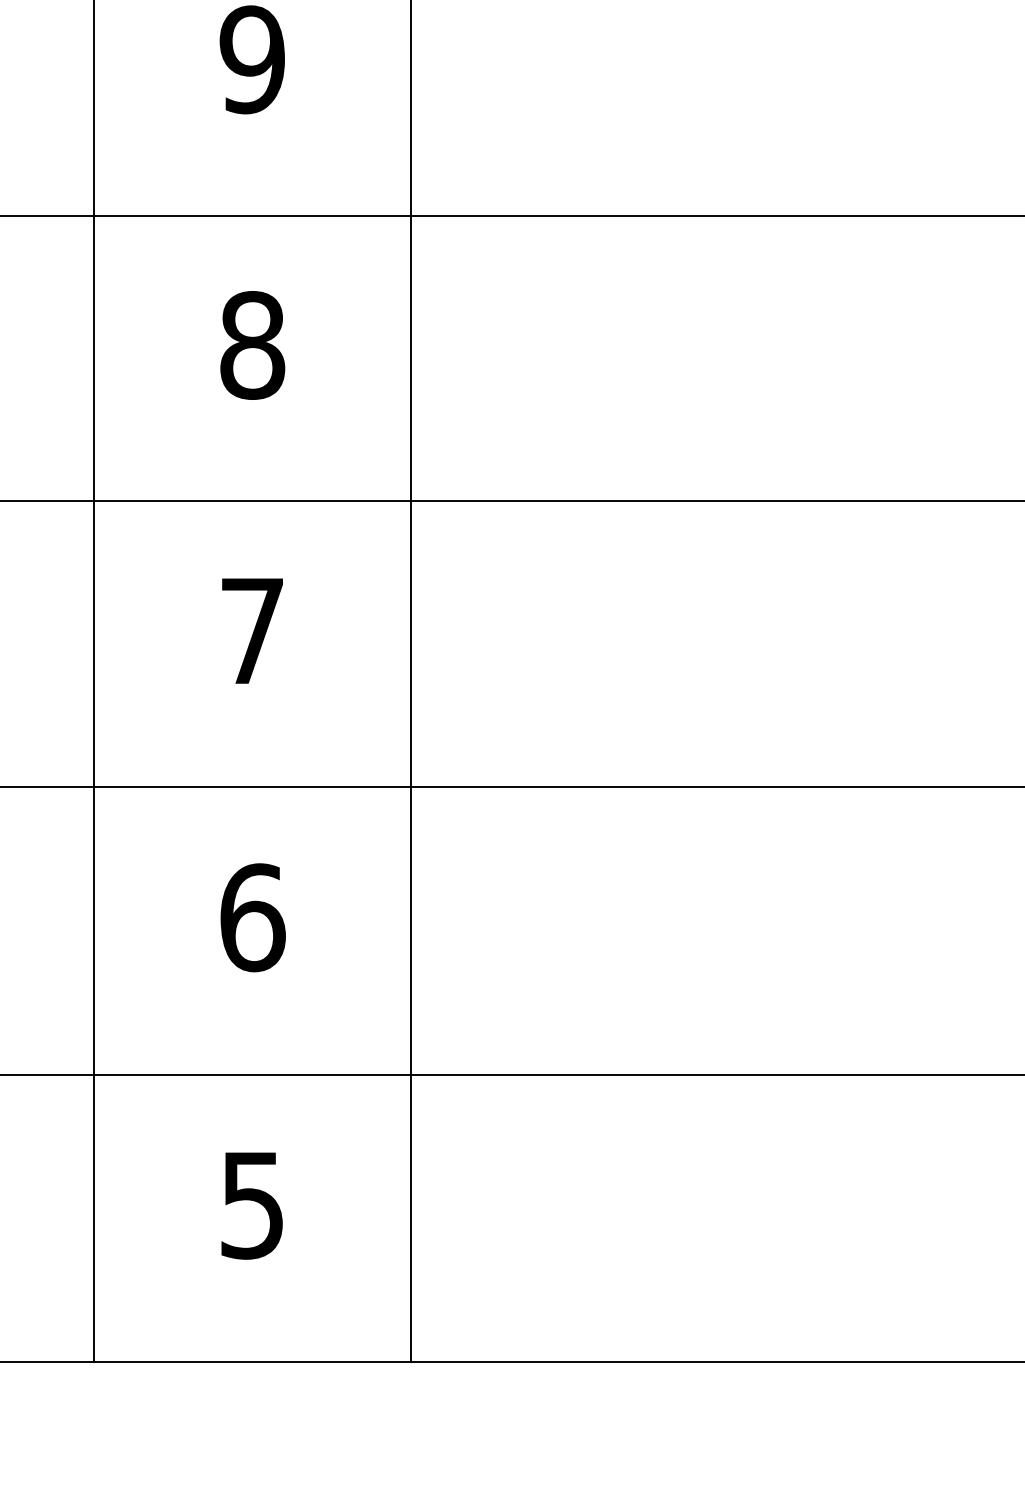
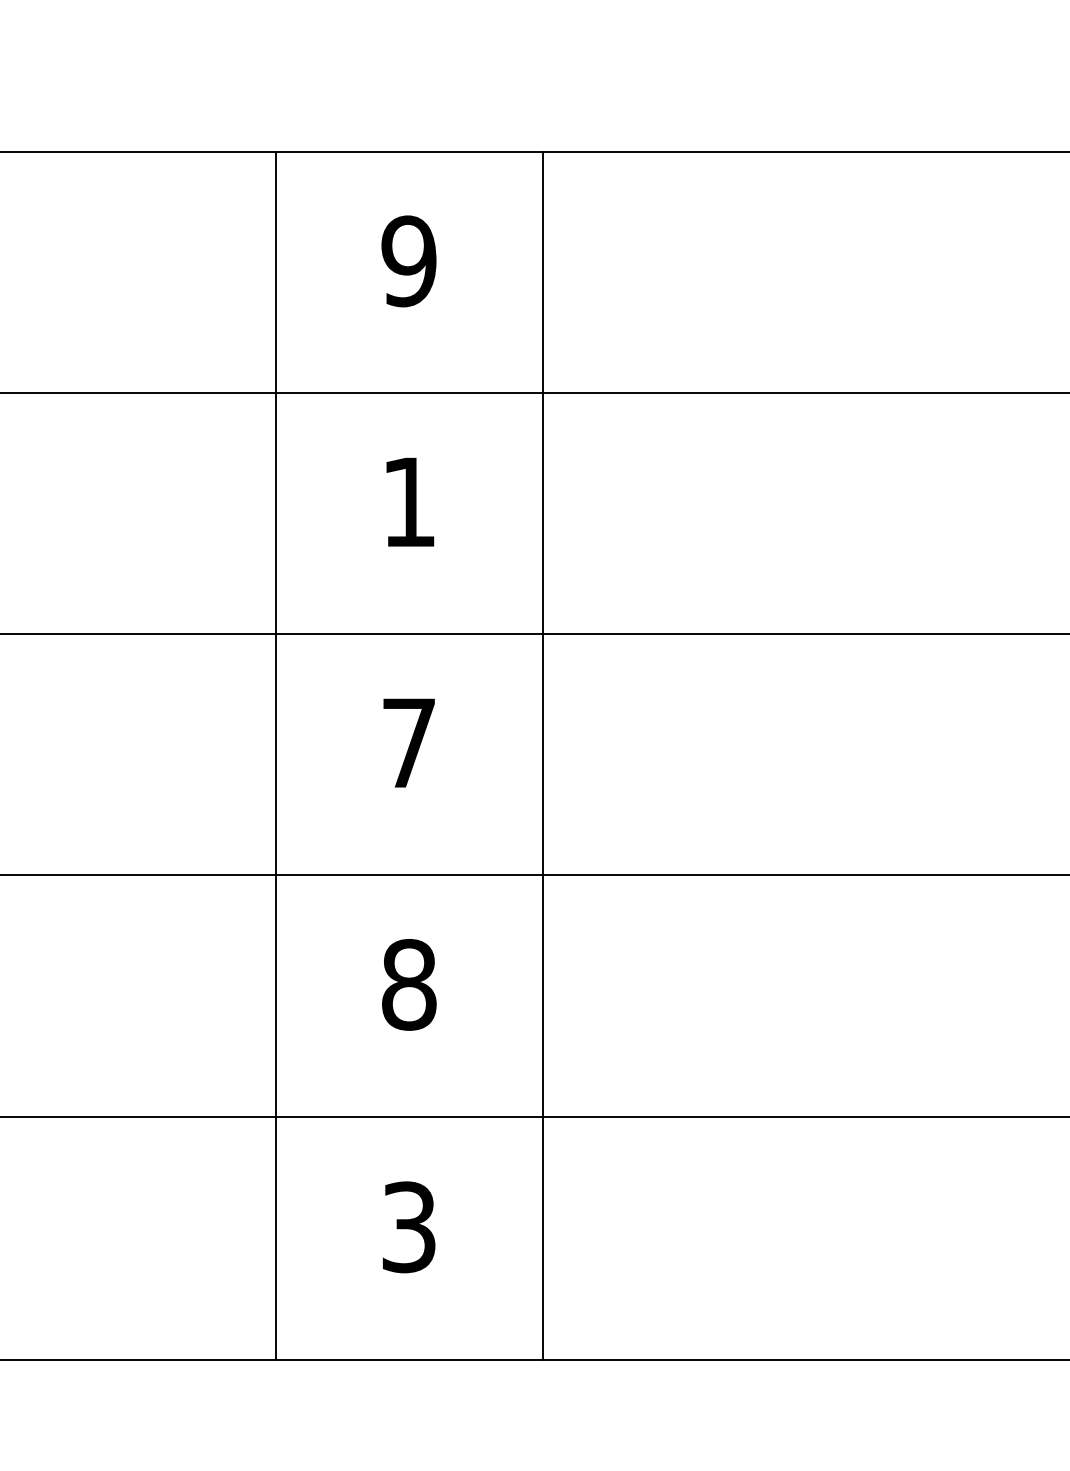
text: (252, 345) -> (409, 502), 8 -> 1
text: (252, 917) -> (409, 984), 6 -> 8
text: (251, 1204) -> (408, 1226), 5 -> 3

